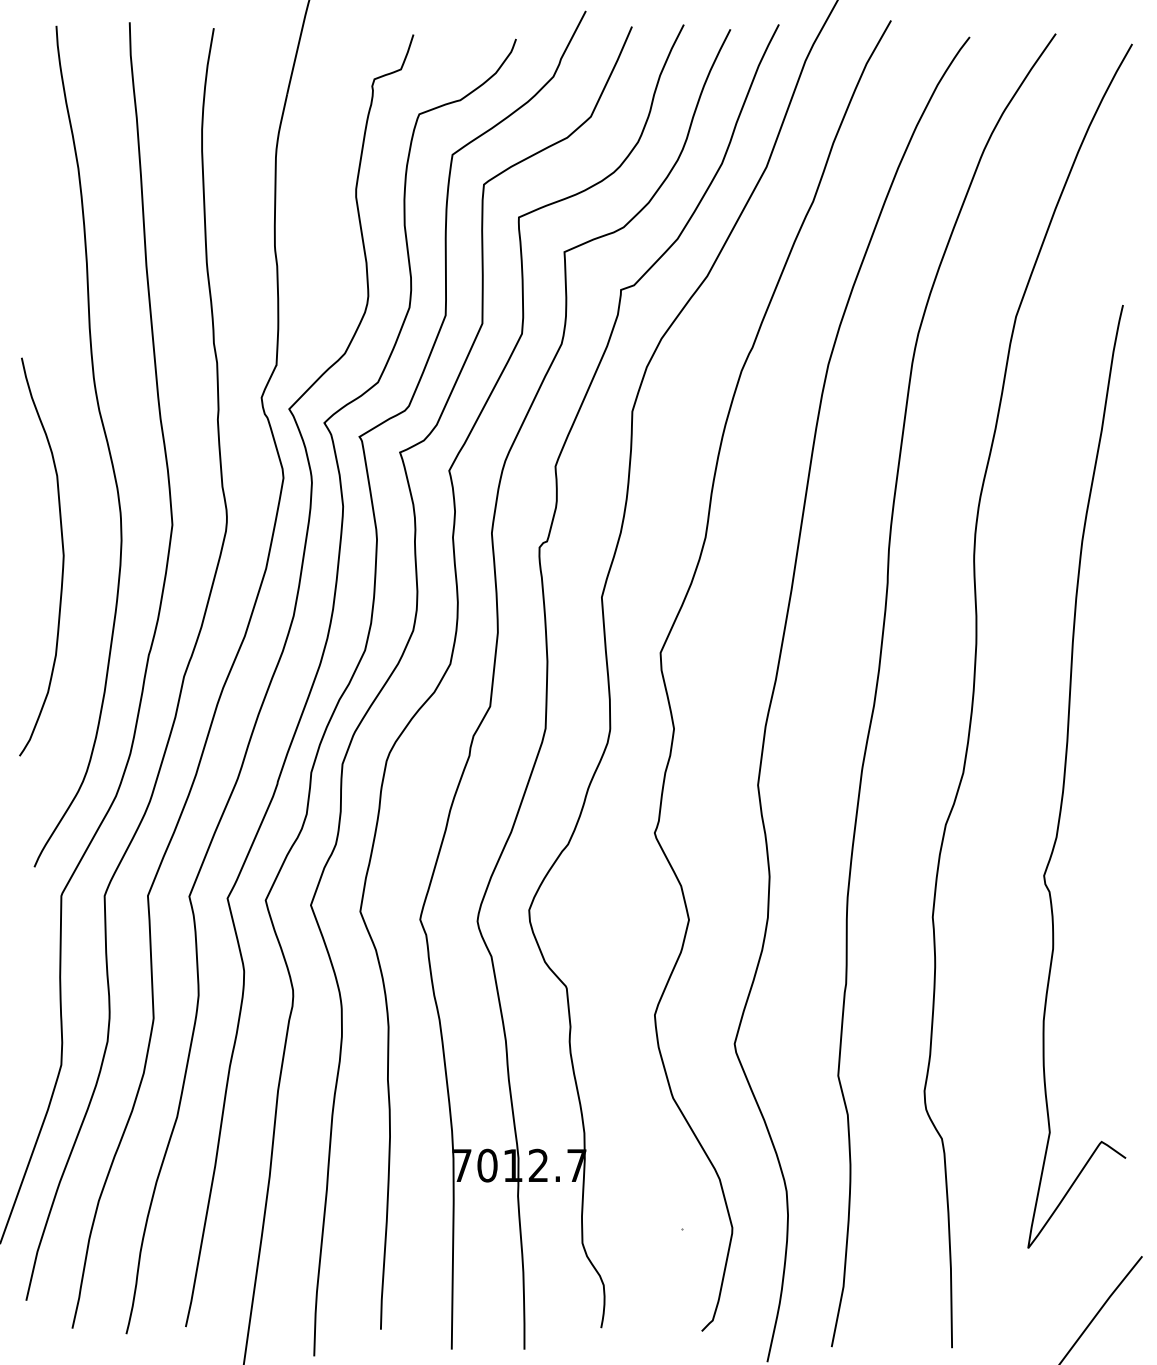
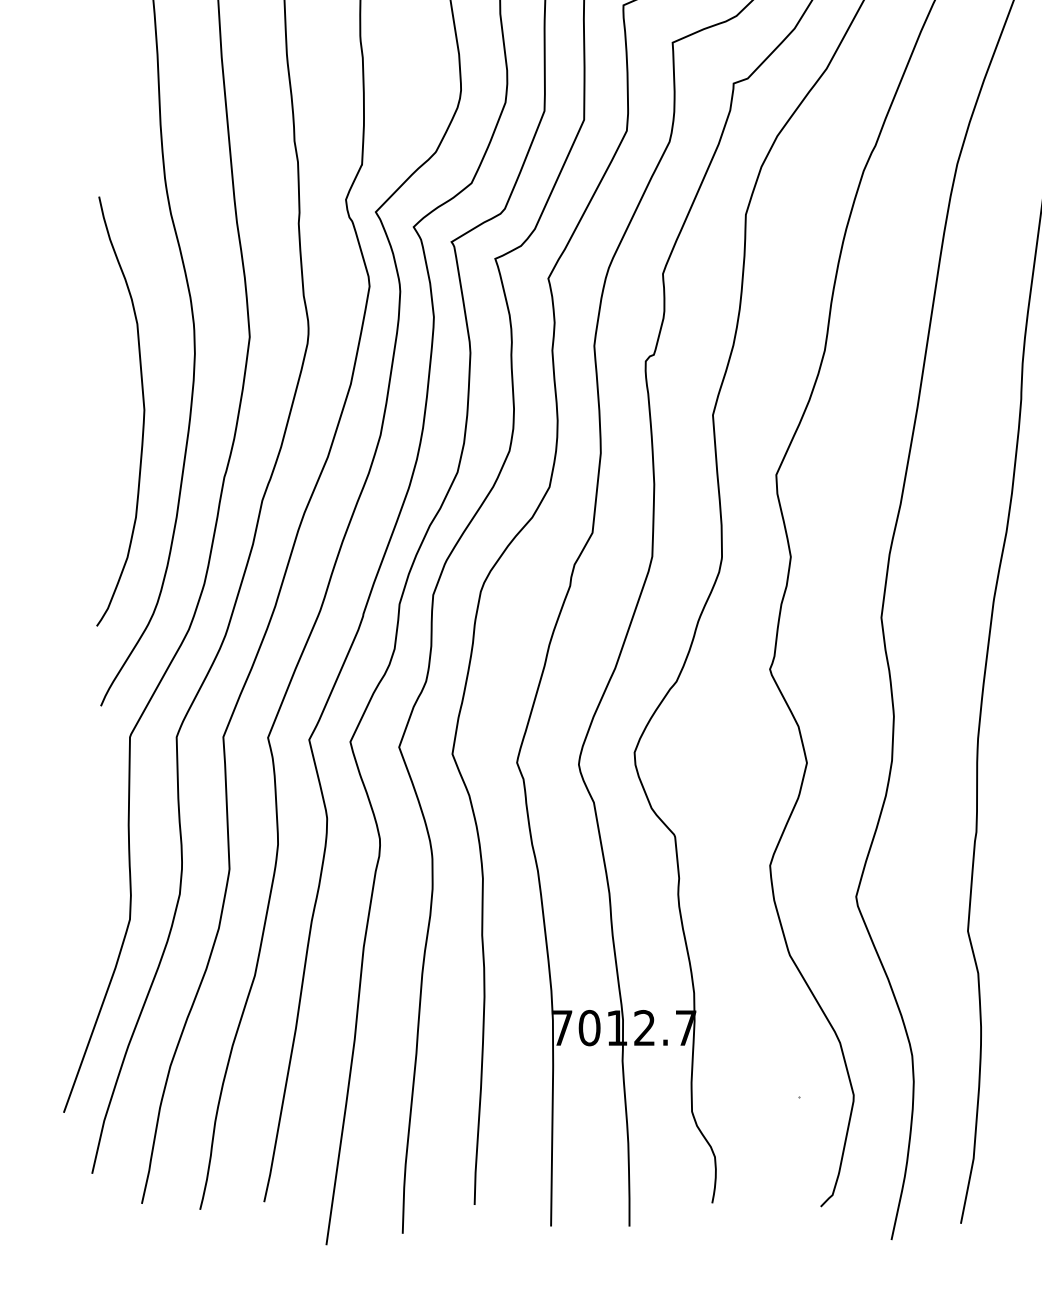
curve: (62, 556) -> (143, 410), moved

